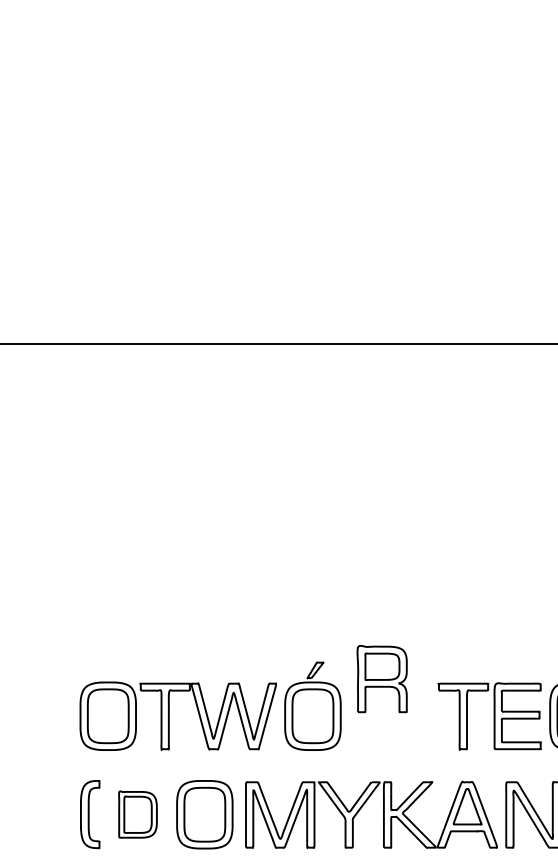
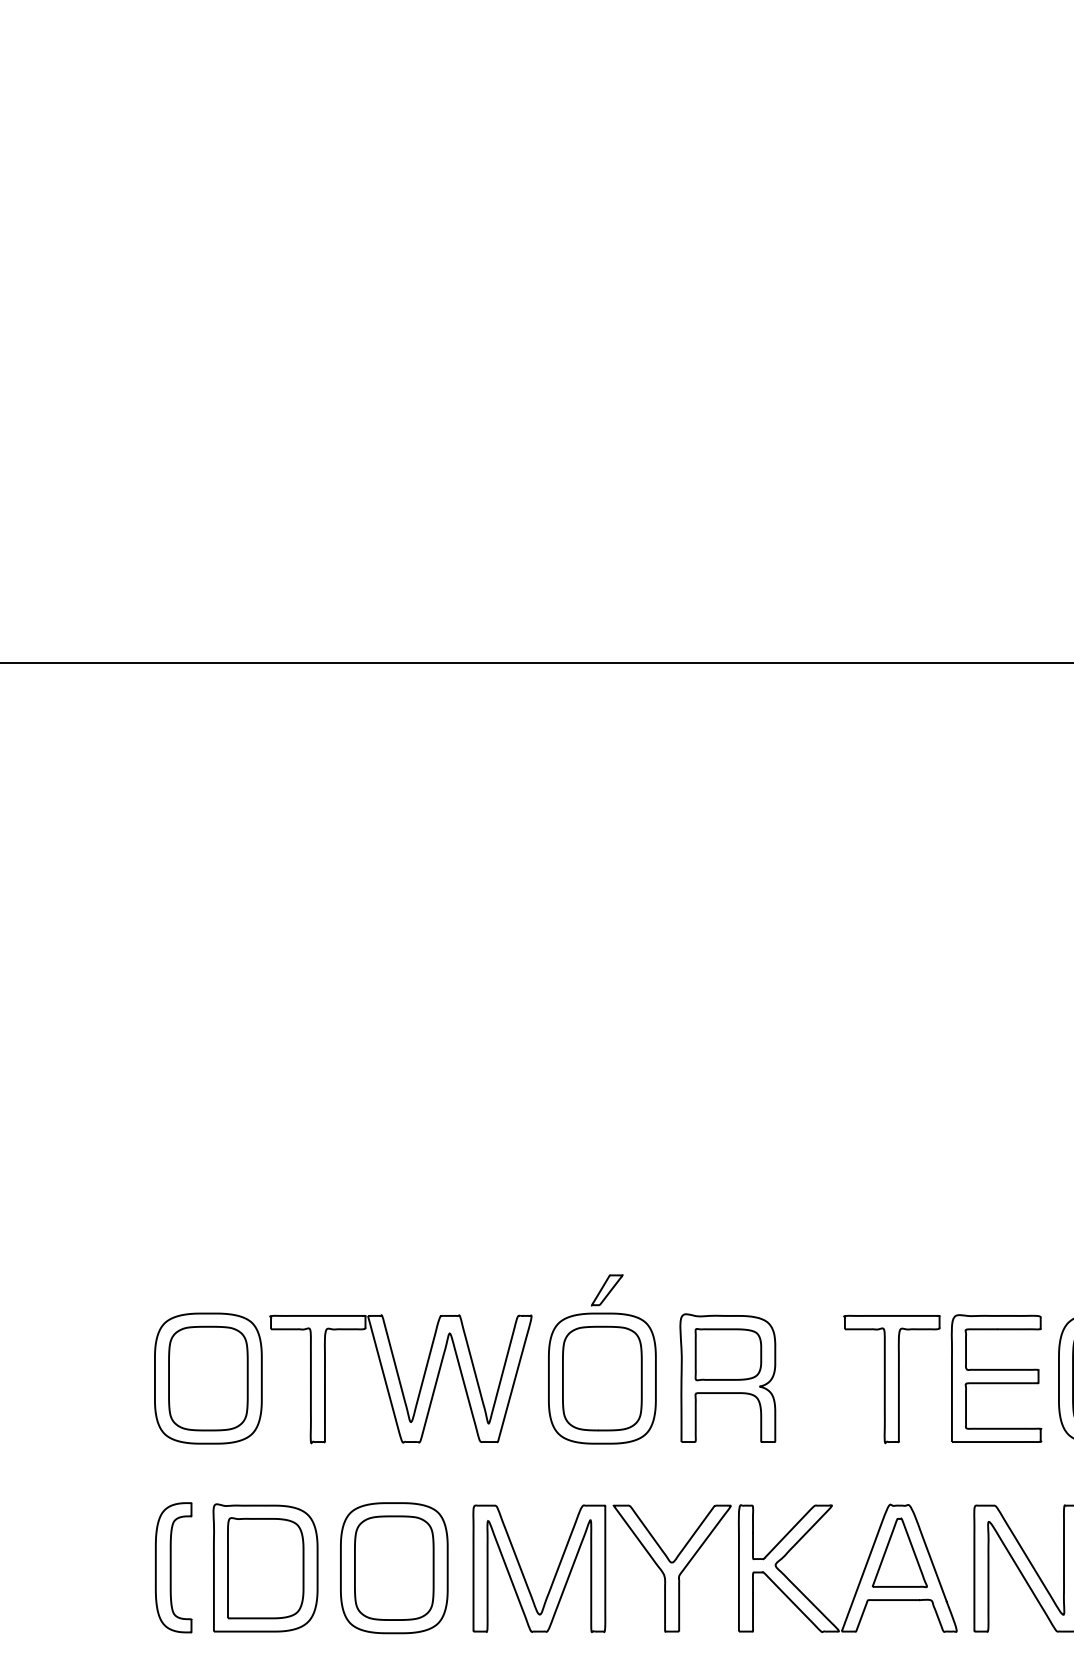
part: (381, 679) -> (726, 1379), moved
part: (137, 814) -> (264, 1567), size x1.43

